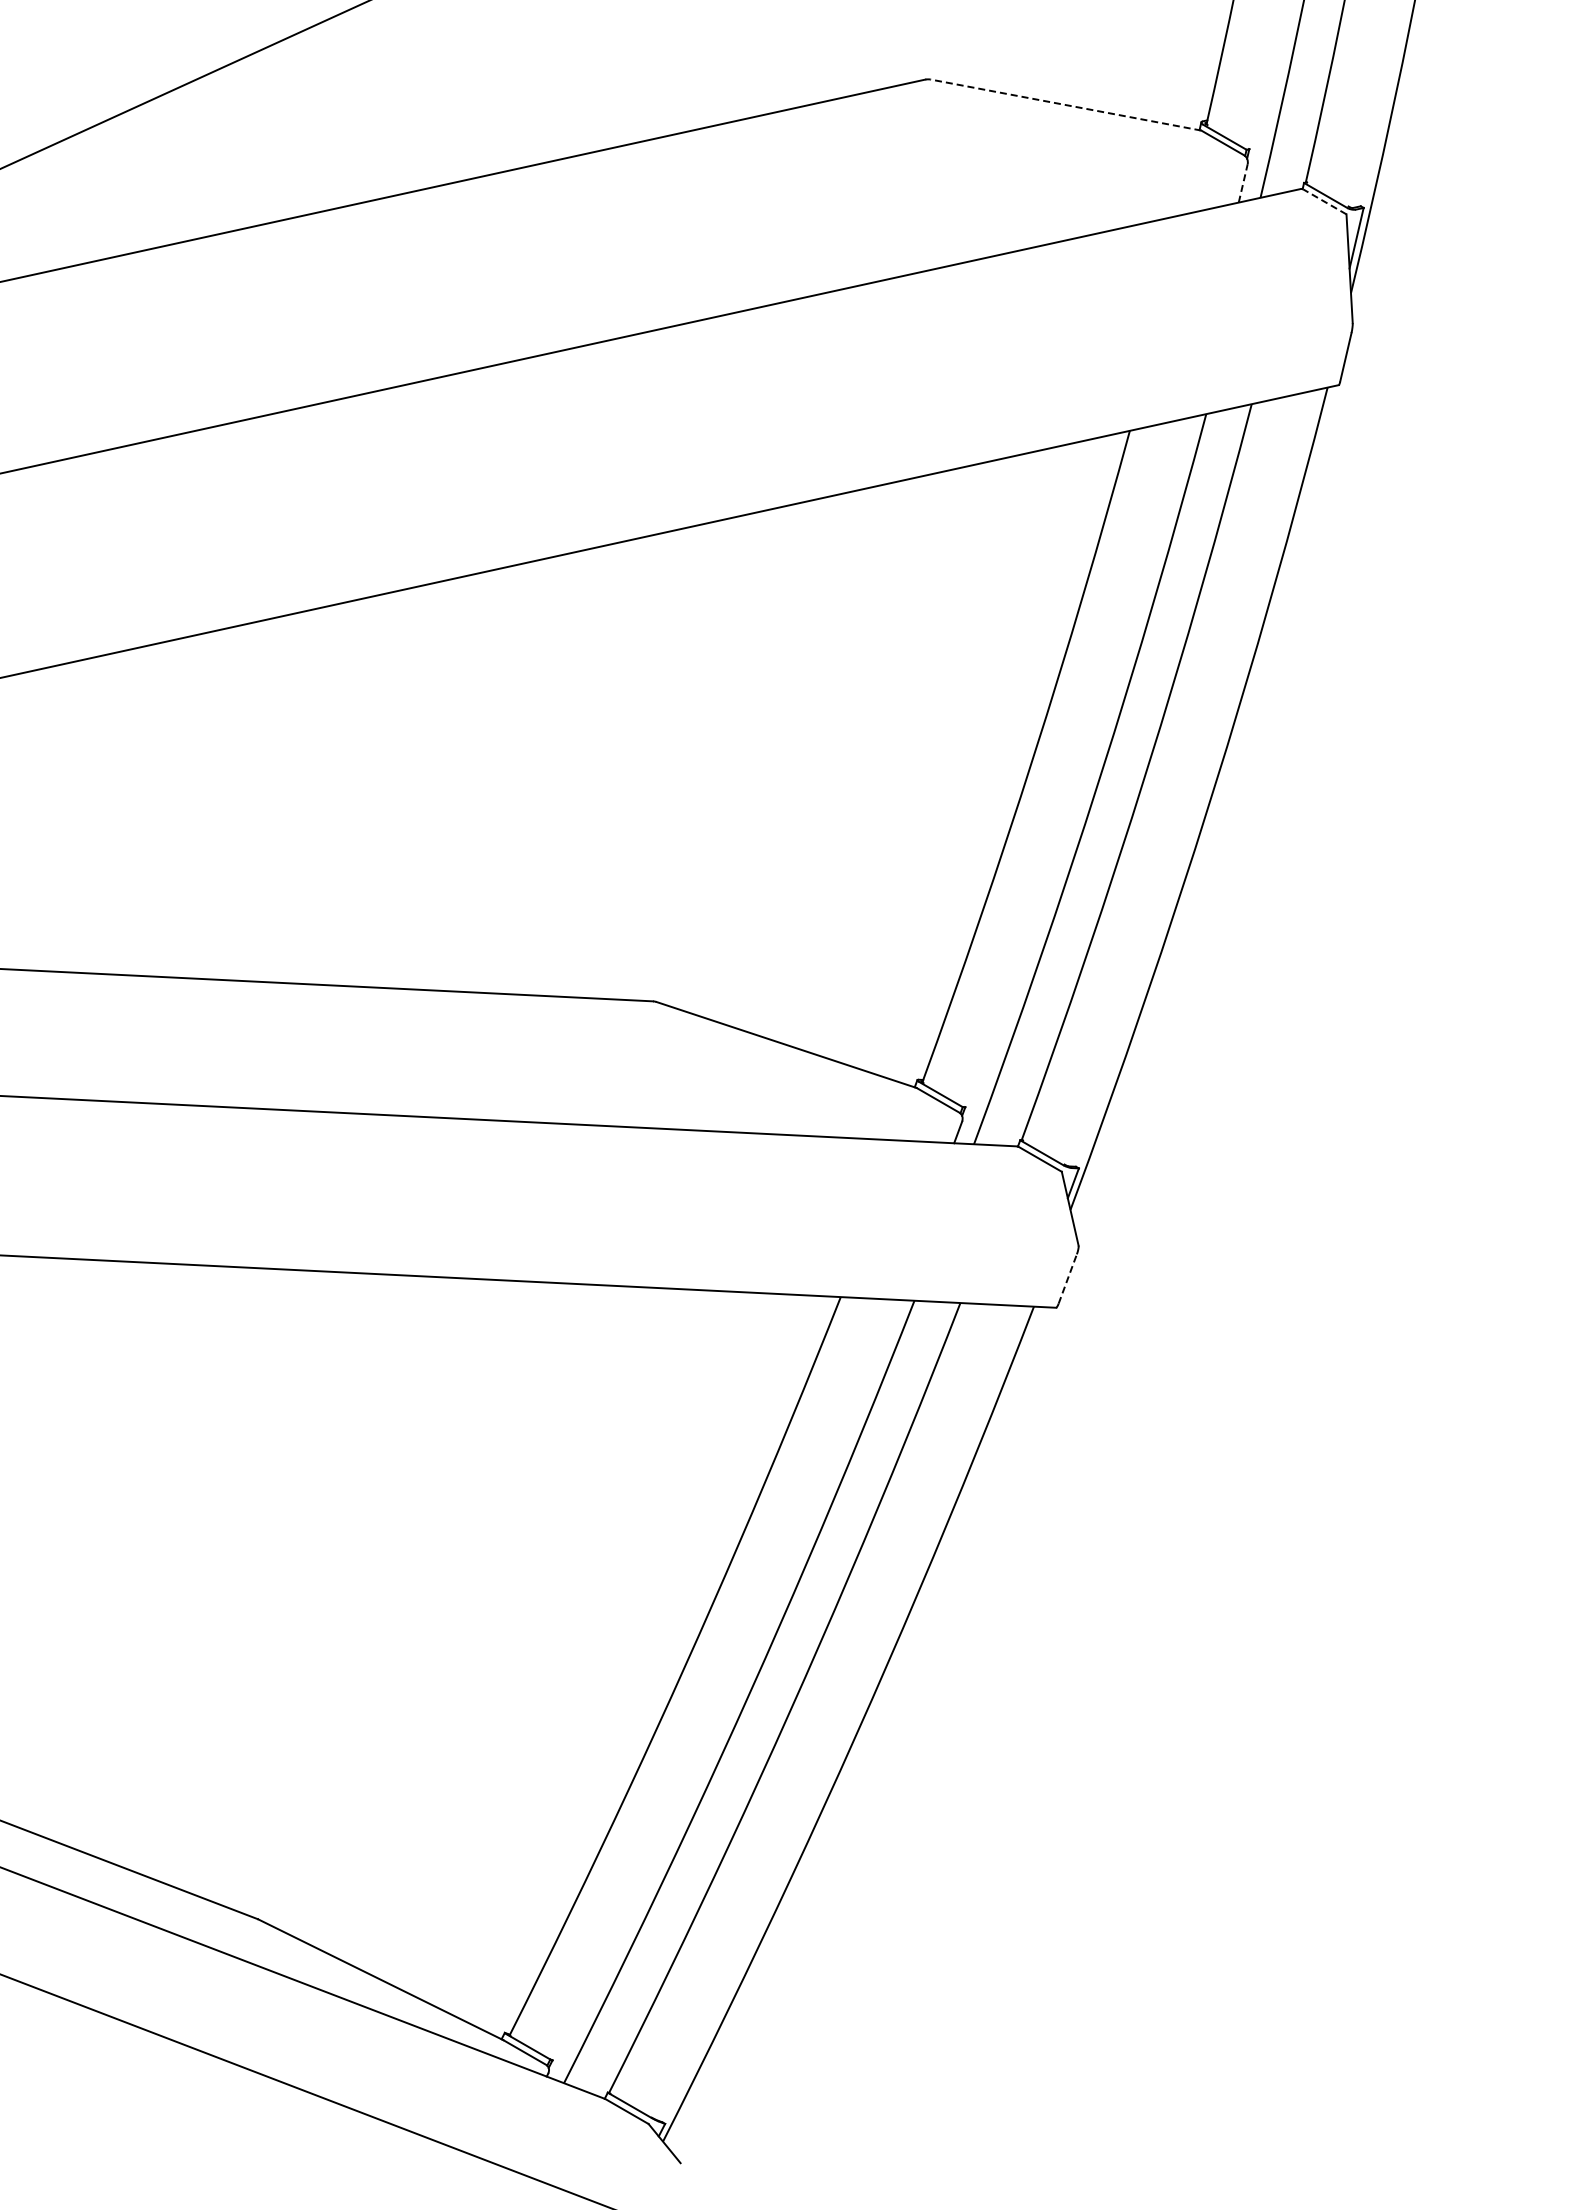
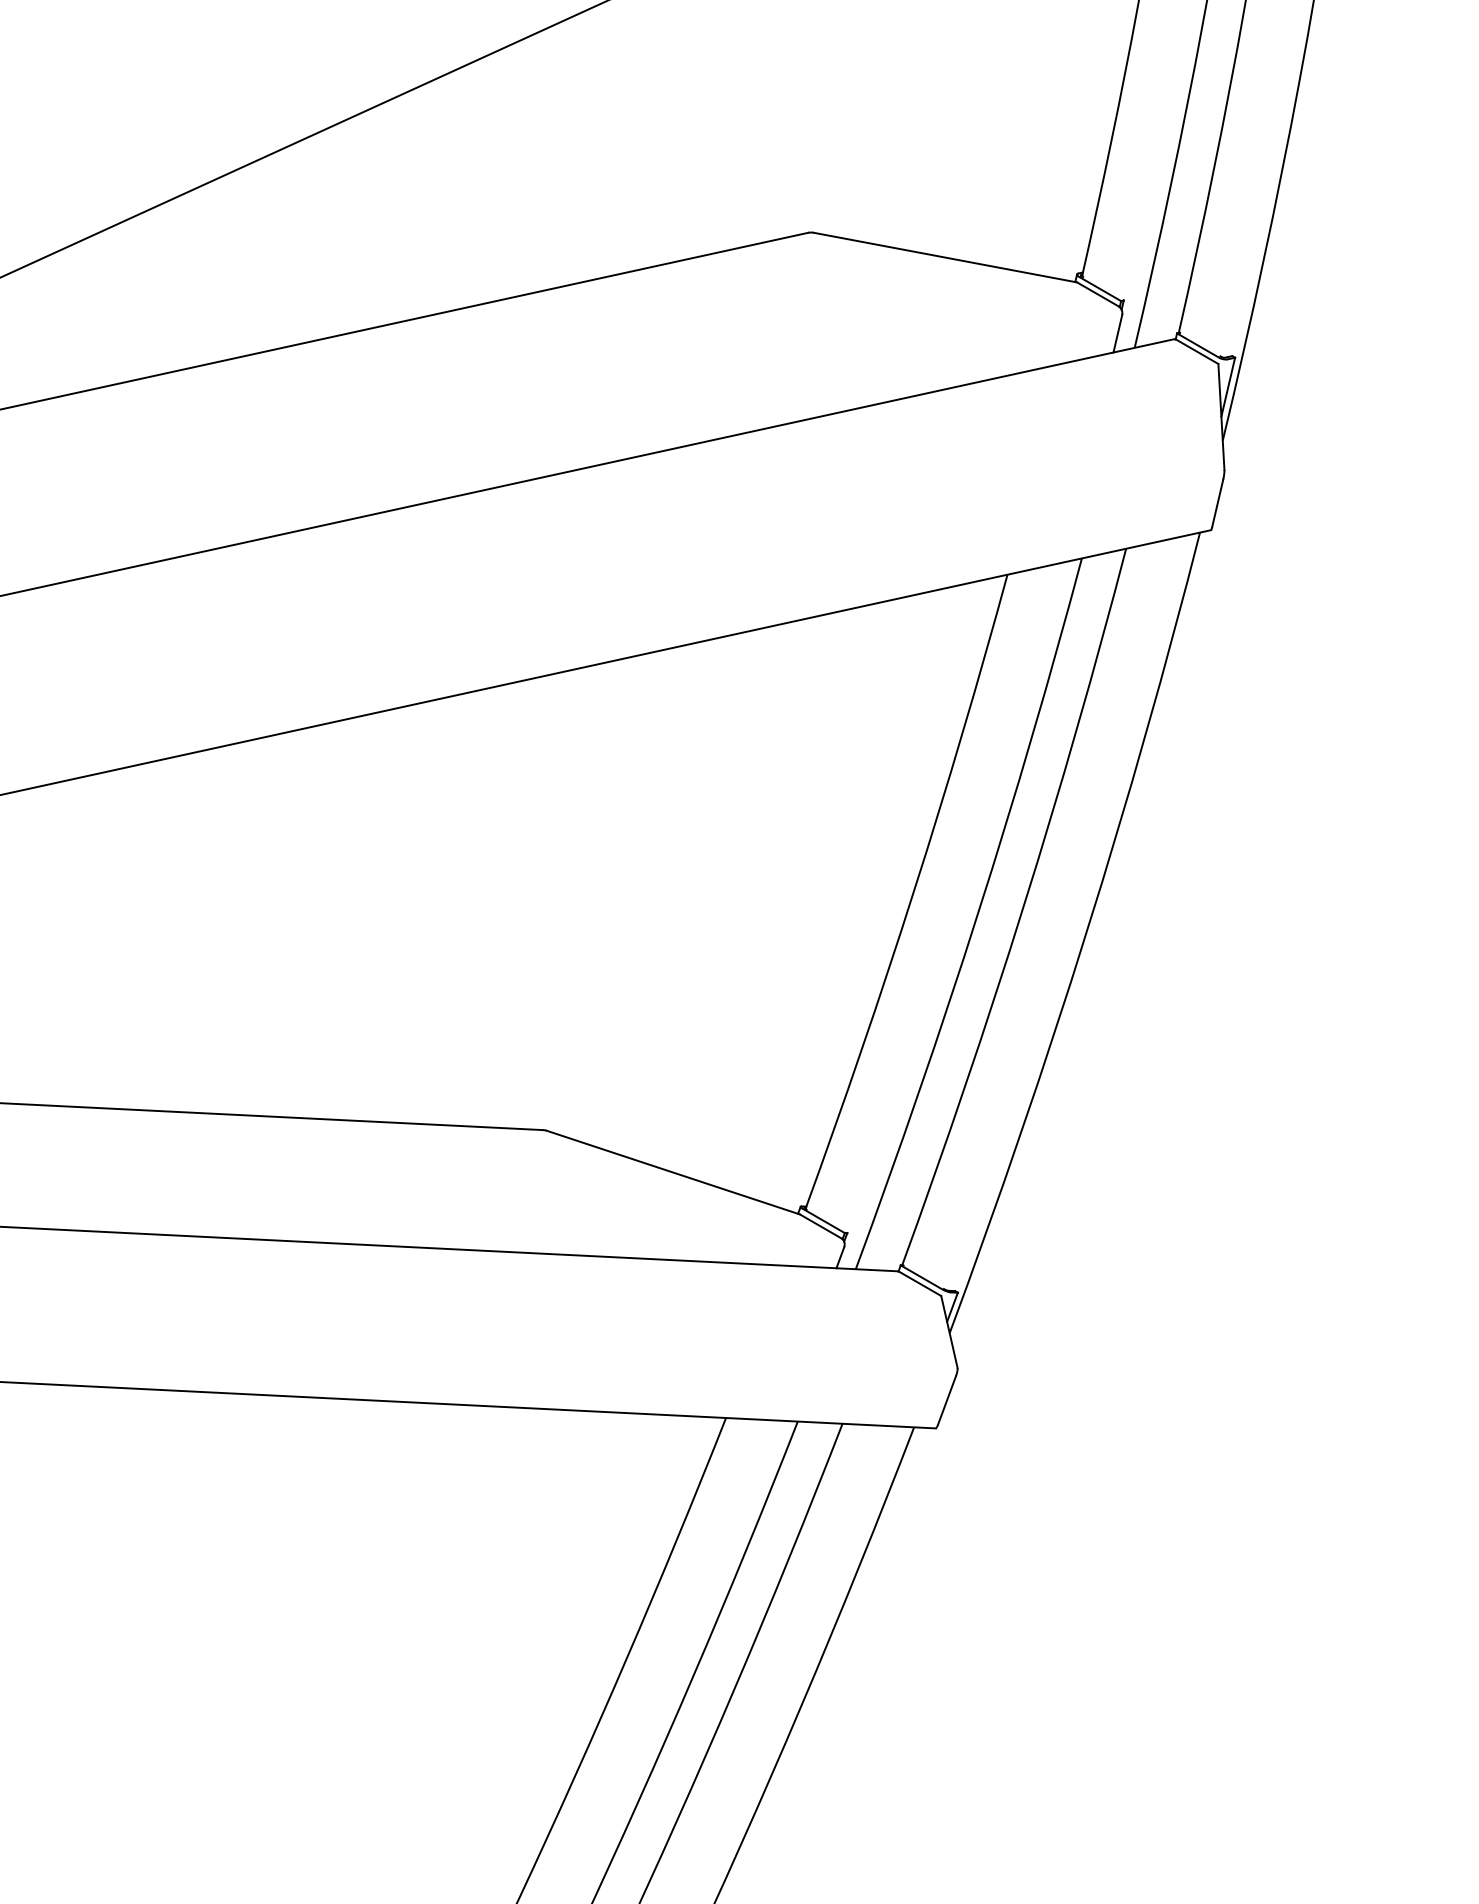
line: (1066, 105) -> (945, 257), dashed -> solid
line: (1243, 183) -> (1118, 333), dashed -> solid
line: (1325, 201) -> (1197, 351), dashed -> solid
line: (1067, 1278) -> (946, 1399), dashed -> solid

